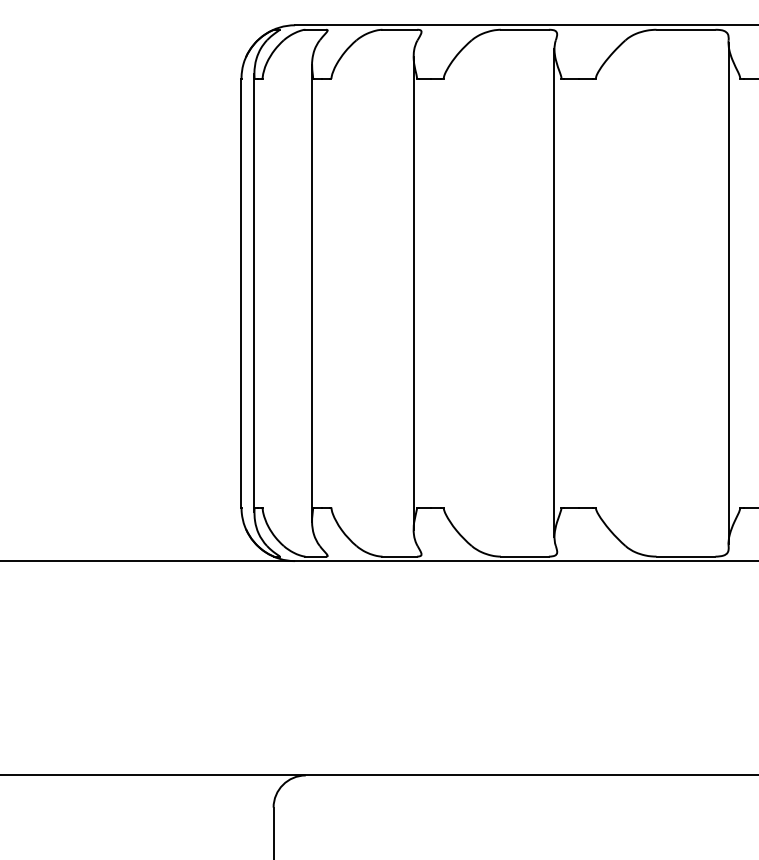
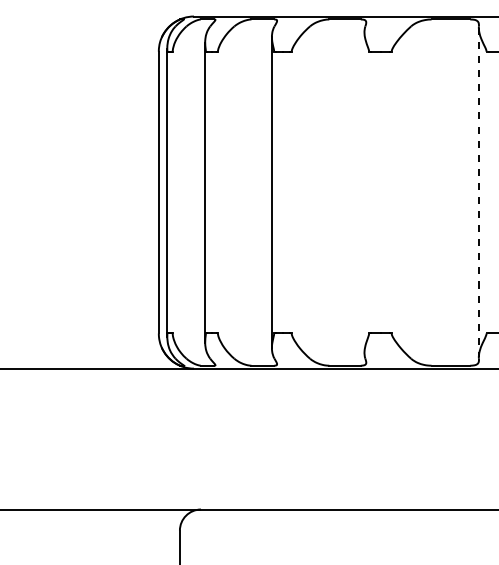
line: (554, 293) -> (364, 192), removed
line: (727, 293) -> (478, 192), solid -> dashed

